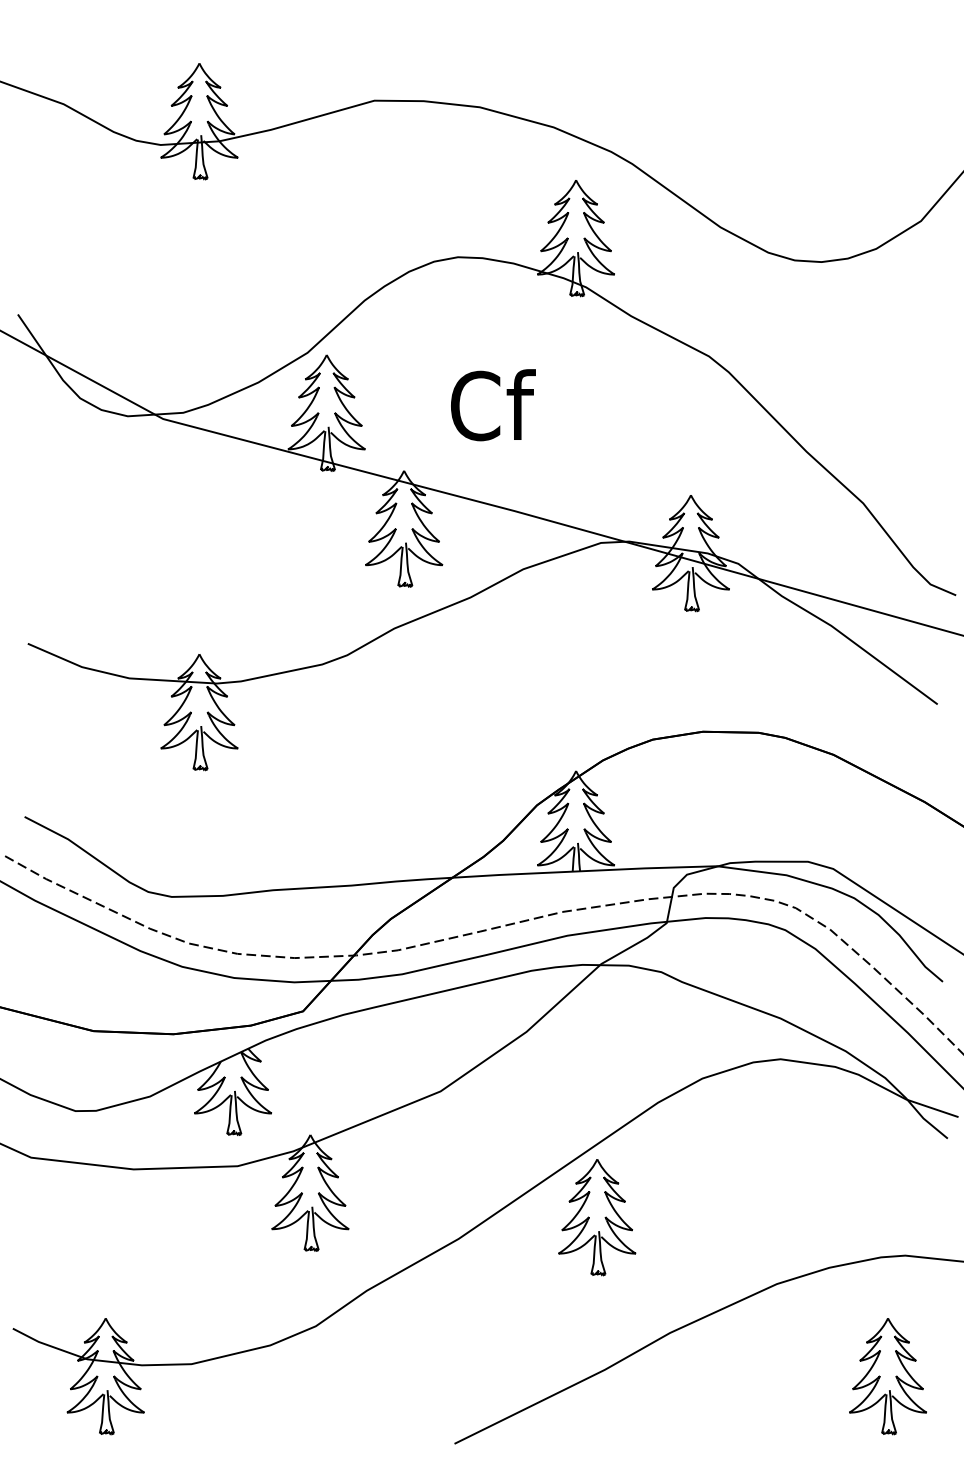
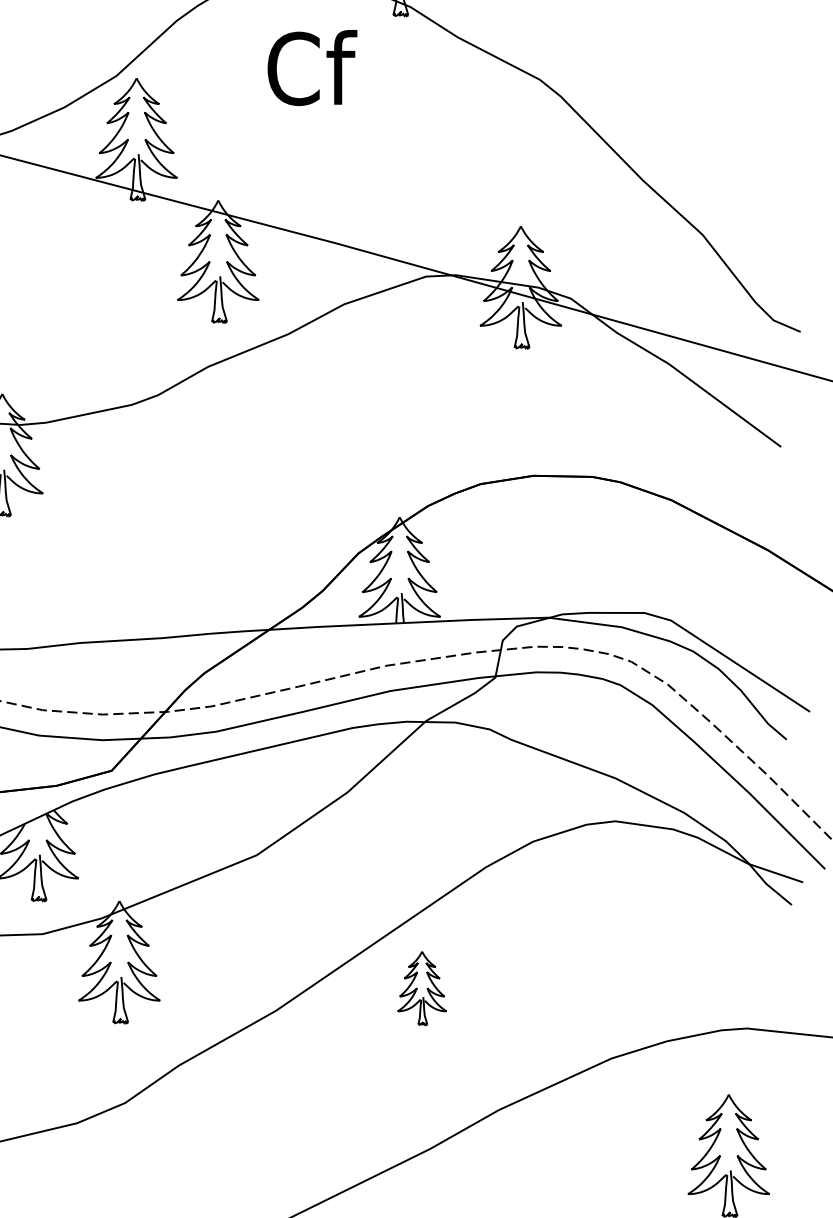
text: (493, 405) -> (312, 68), moved
part: (597, 1217) -> (422, 988), size x0.6

